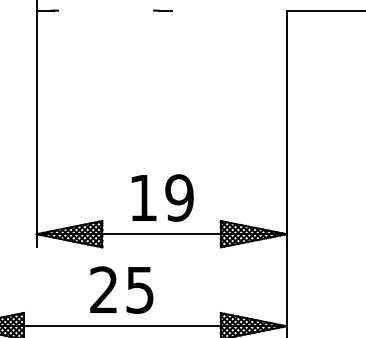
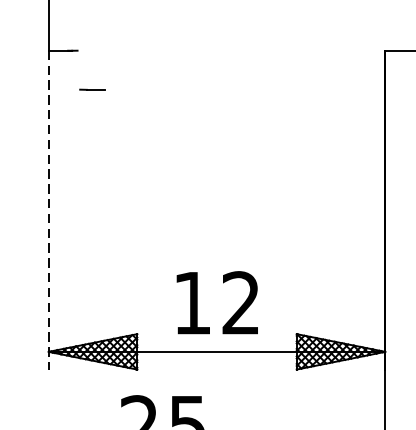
line: (162, 10) -> (91, 89), moved
line: (36, 129) -> (48, 210), solid -> dashed
text: (179, 197) -> (241, 302), 19 -> 12

